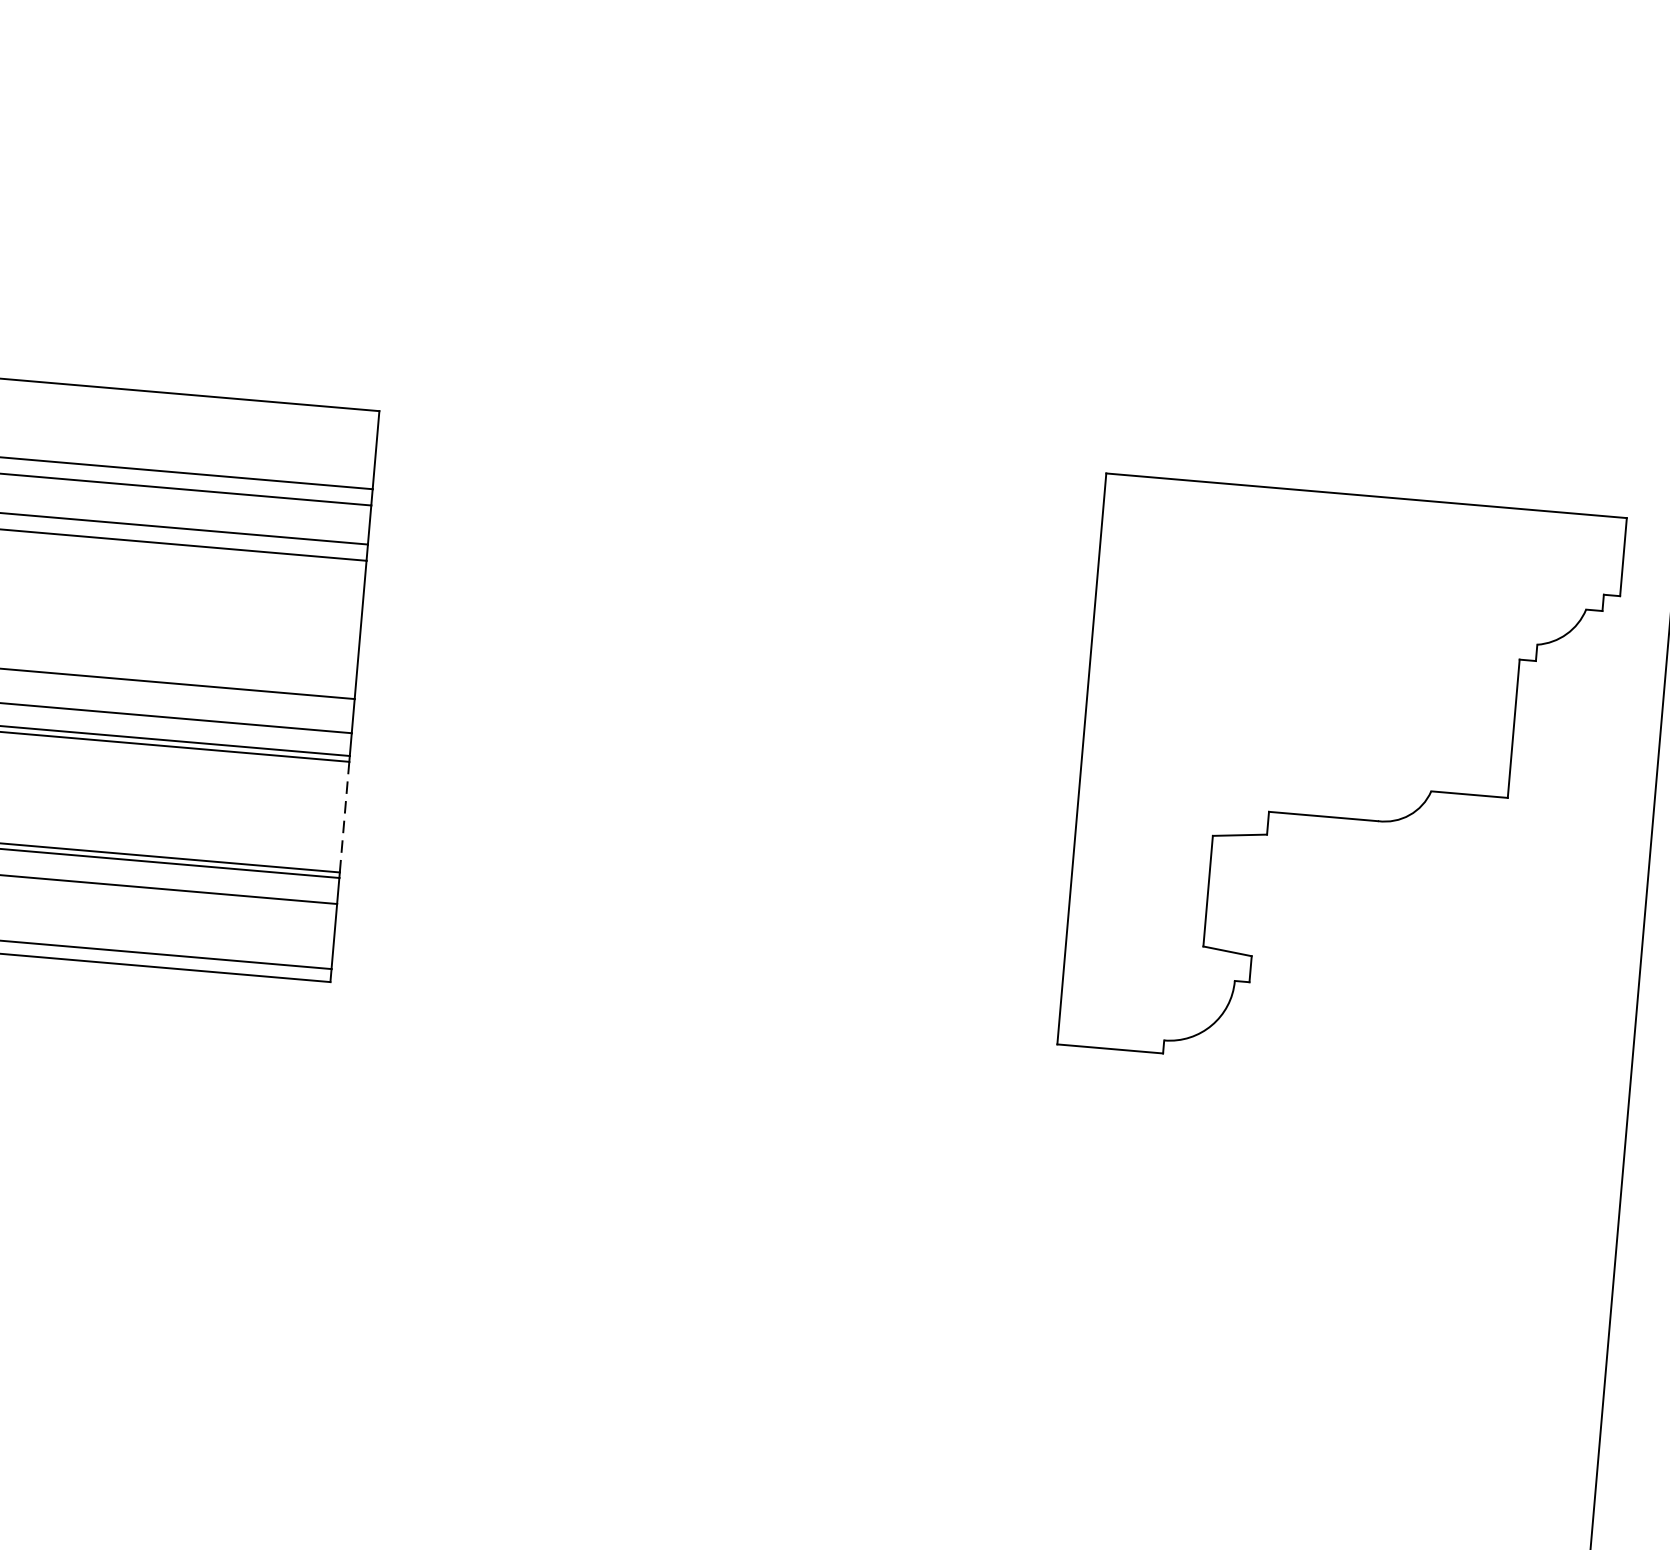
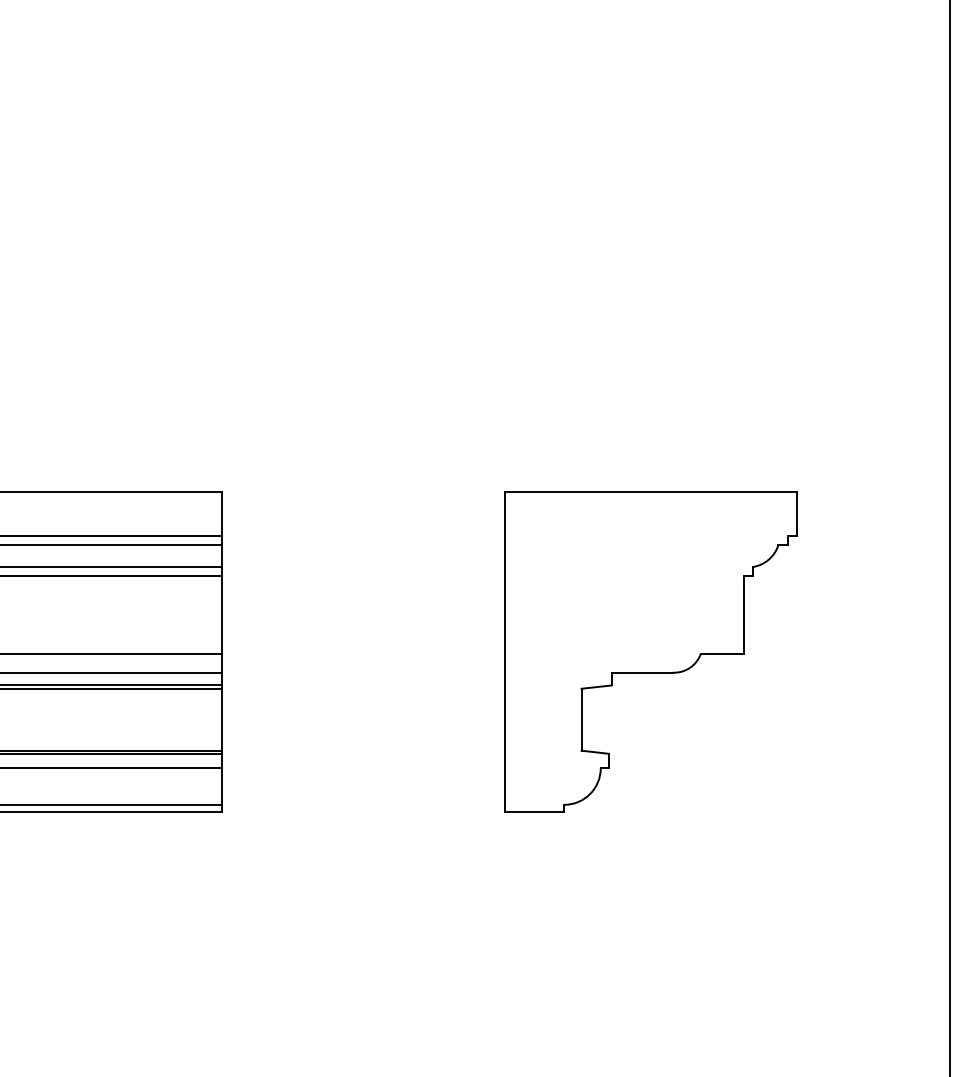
part: (1341, 779) -> (650, 651), moved
line: (343, 816) -> (221, 719), dashed -> solid

